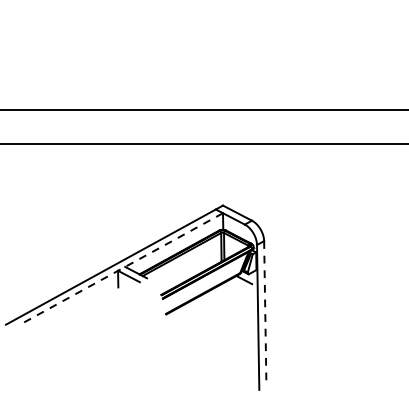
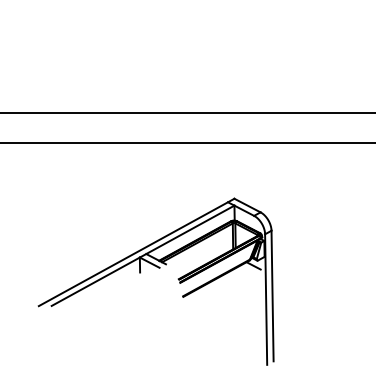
line: (120, 269) -> (142, 256), dashed -> solid
line: (265, 314) -> (272, 296), dashed -> solid

